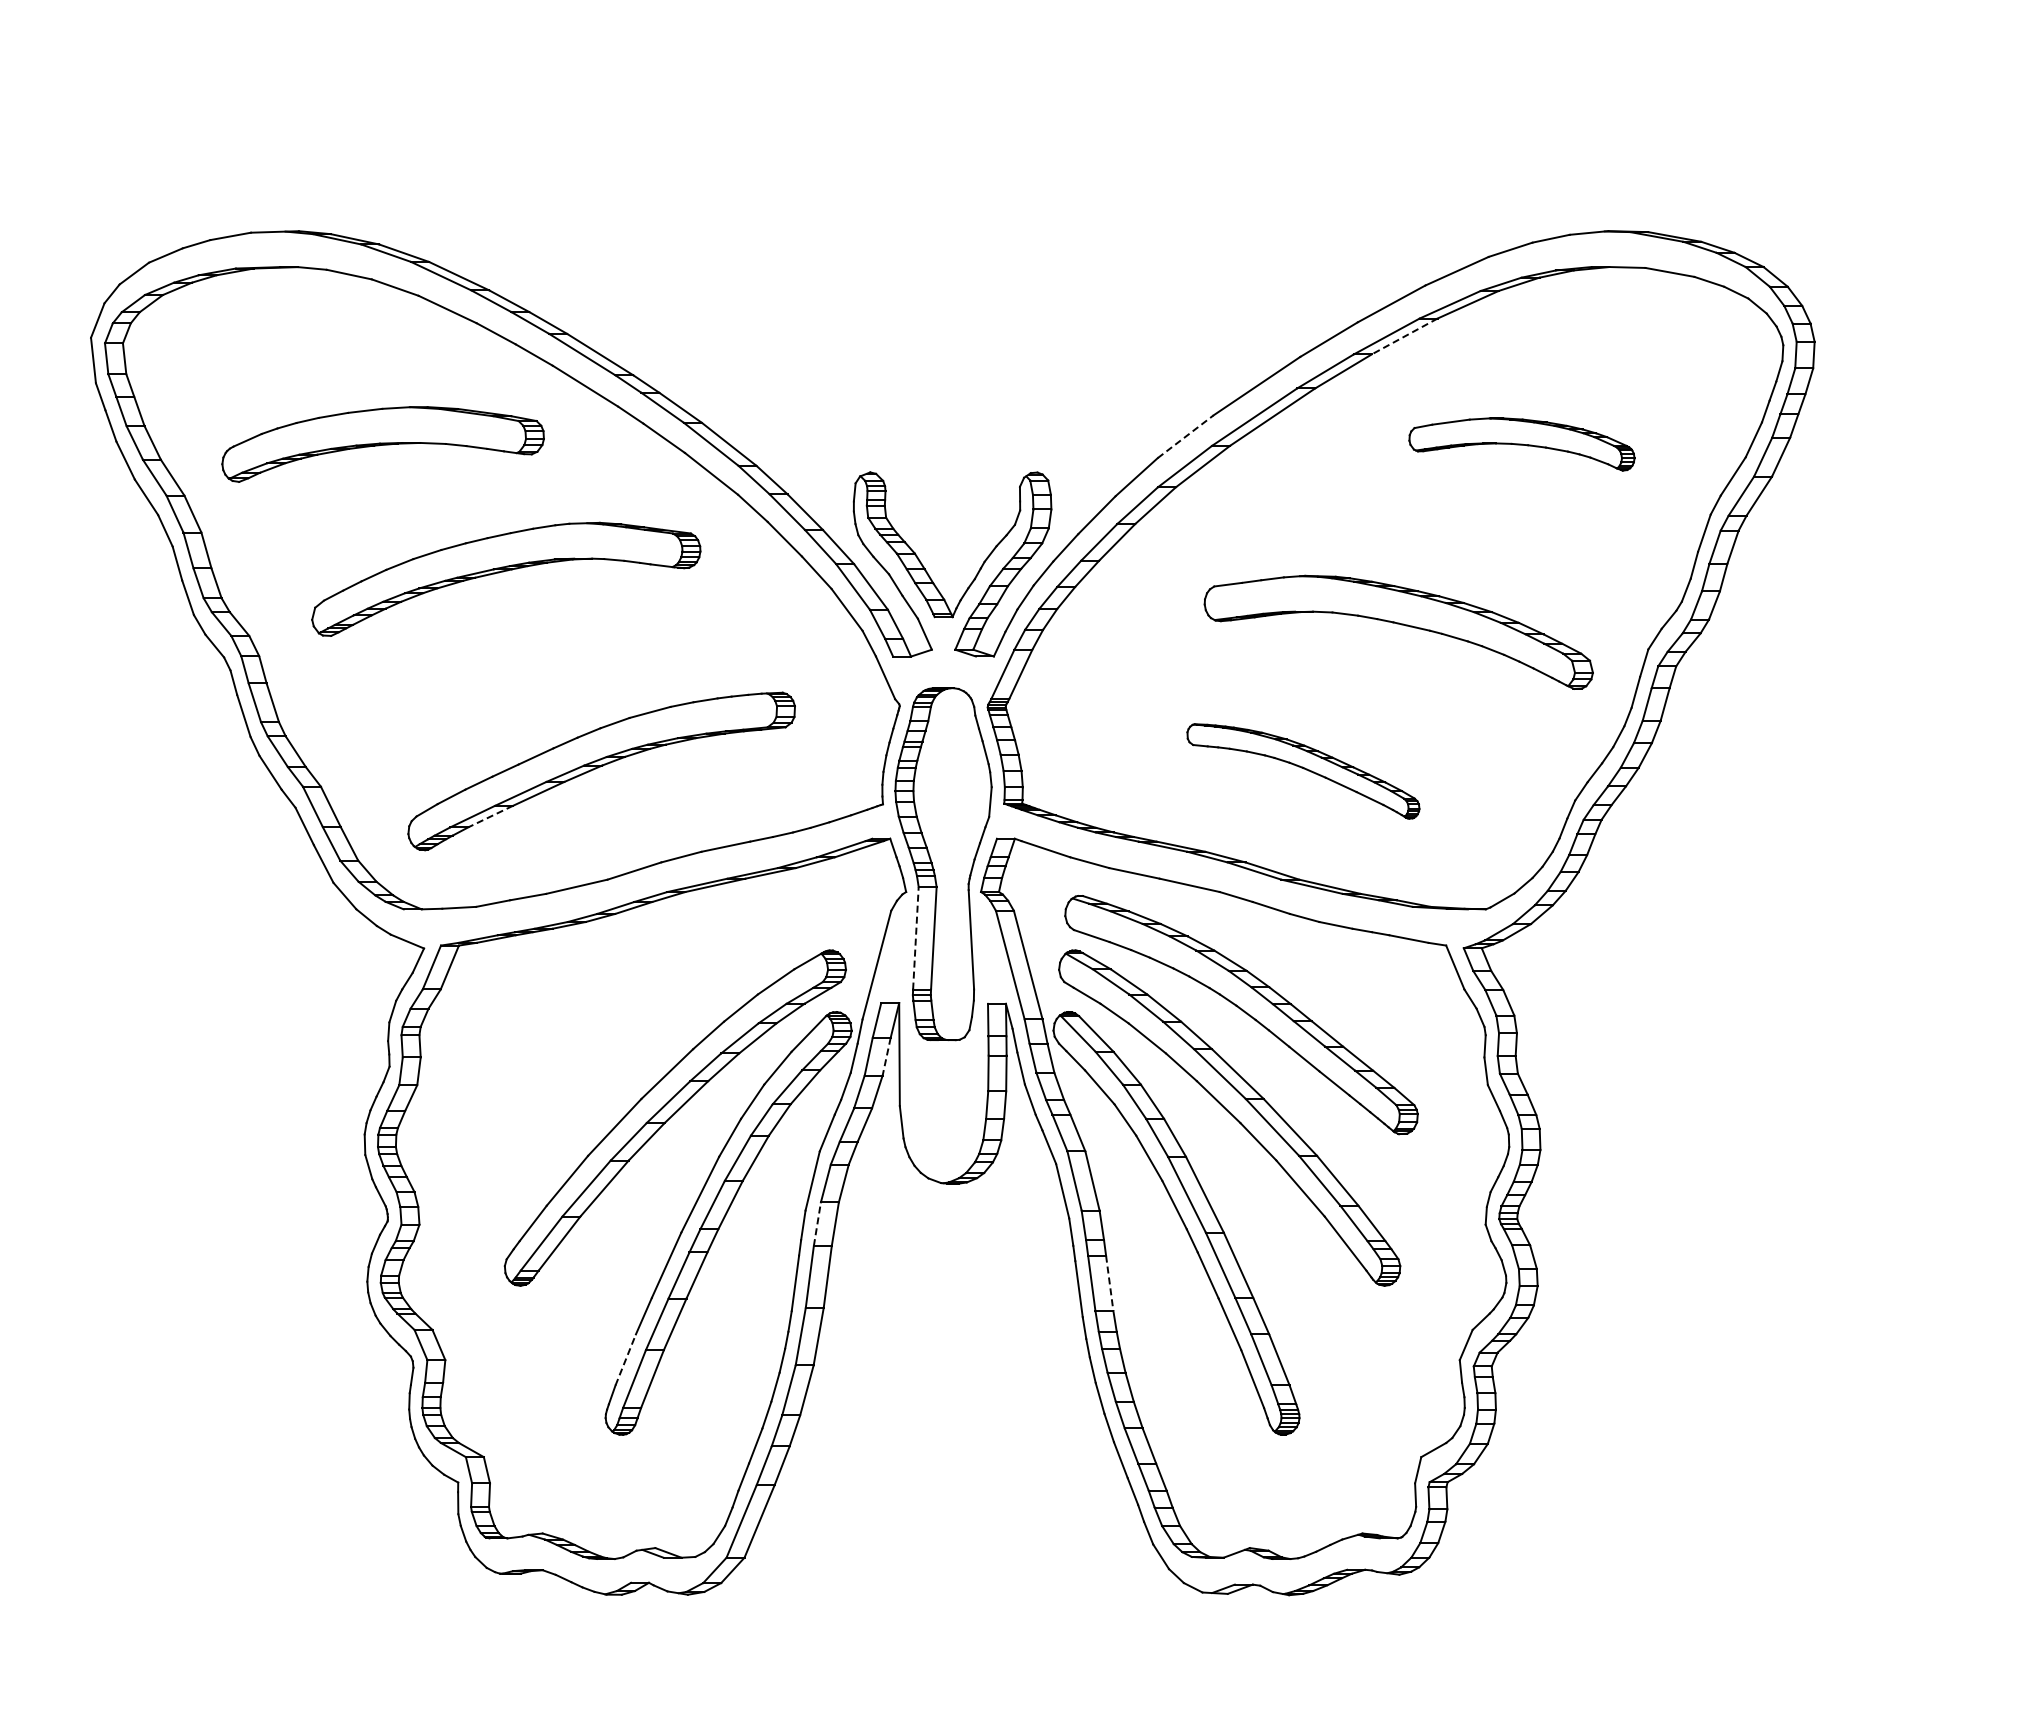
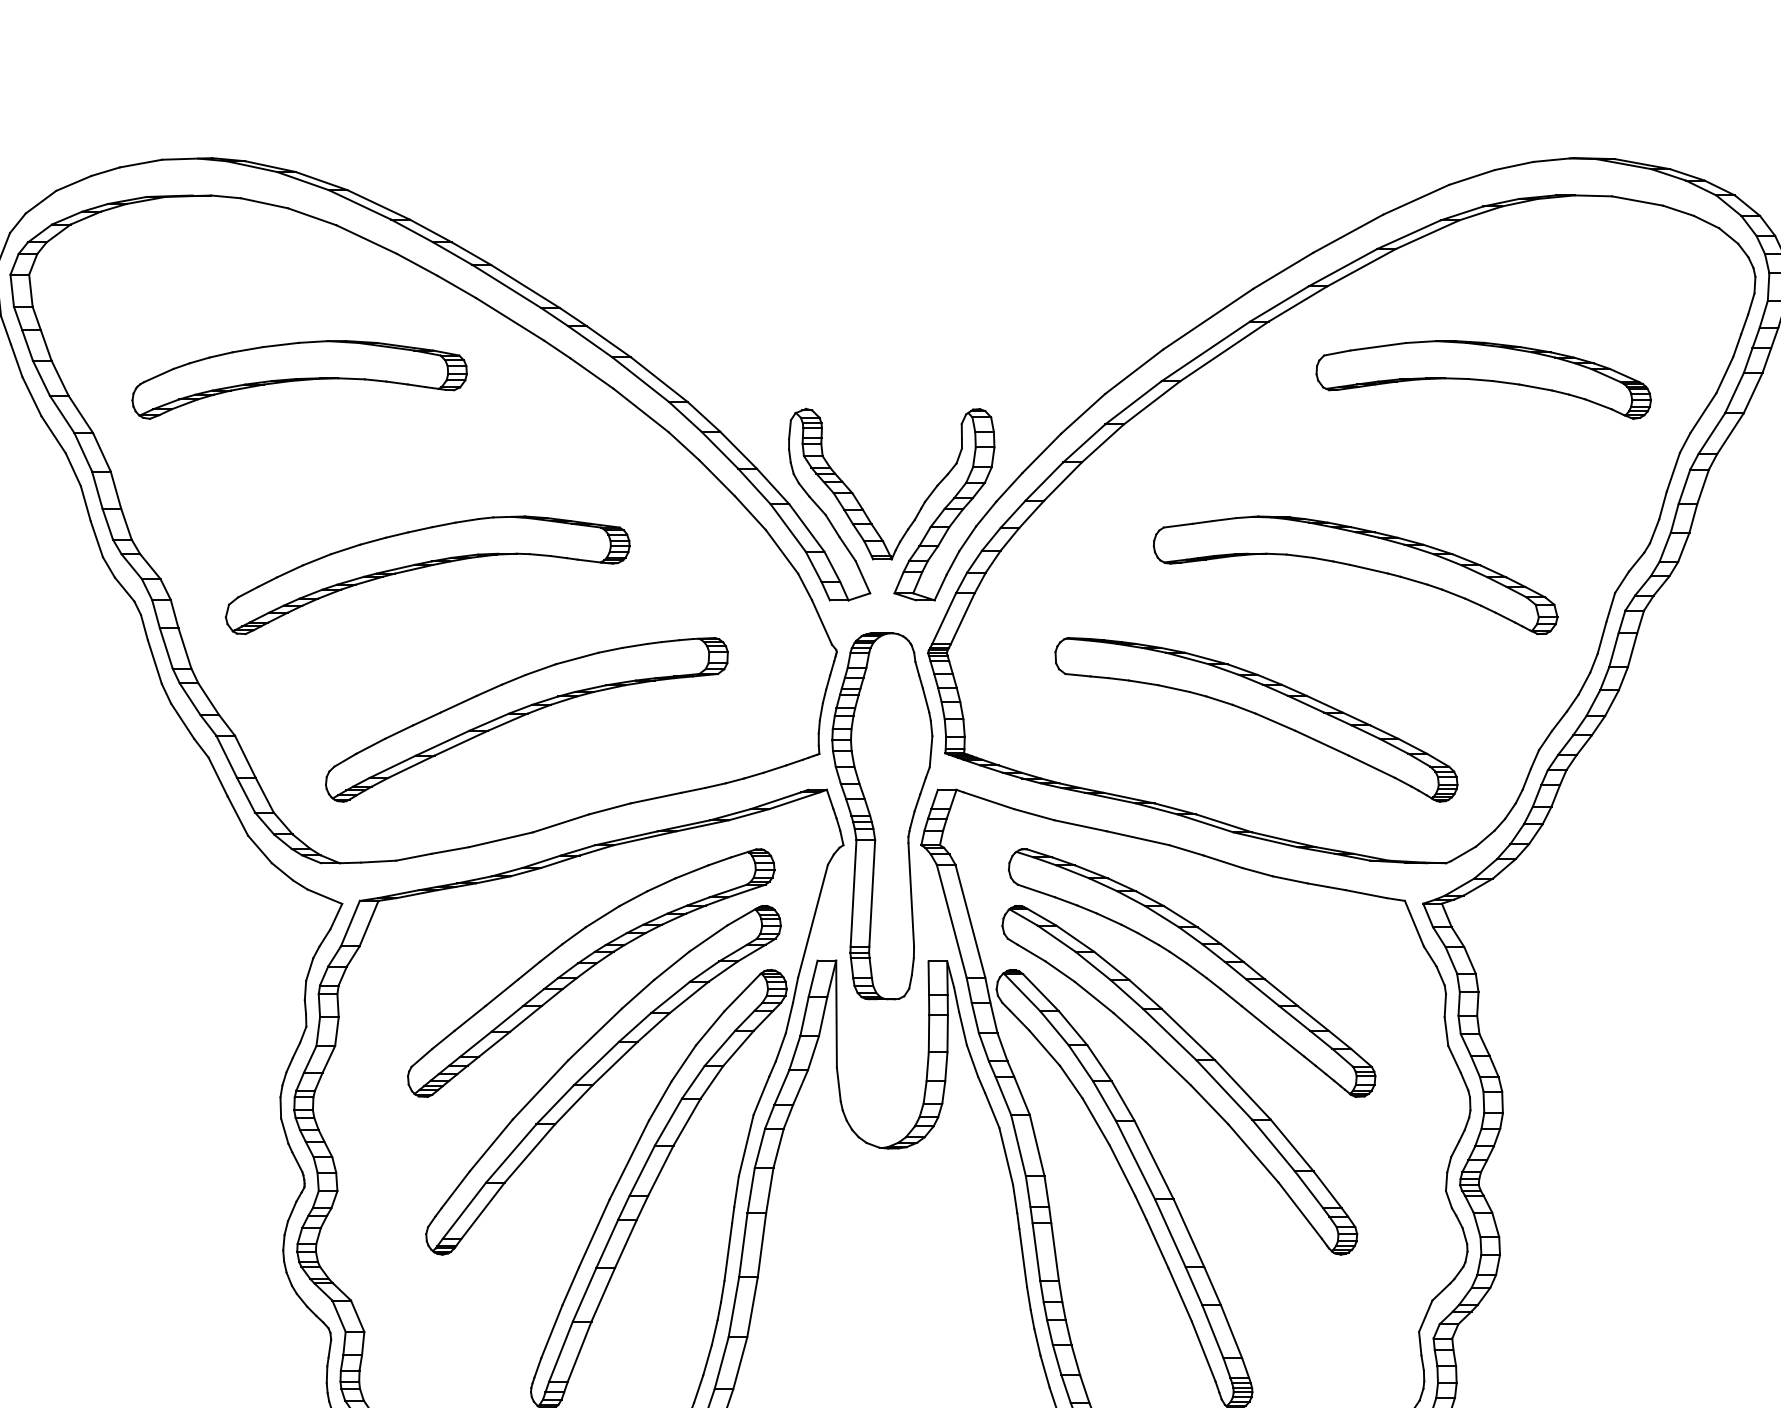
line: (1404, 336) -> (1361, 267), dashed -> solid
line: (1186, 436) -> (1134, 371), dashed -> solid
part: (1521, 444) -> (1483, 379), size x1.43
part: (503, 572) -> (424, 568), moved
part: (1303, 771) -> (1256, 719), size x1.67
line: (490, 816) -> (411, 766), dashed -> solid
line: (915, 937) -> (853, 892), dashed -> solid
part: (663, 1015) -> (591, 973), added
line: (886, 1057) -> (823, 1017), dashed -> solid
line: (817, 1223) -> (751, 1189), dashed -> solid
line: (1109, 1283) -> (1054, 1252), dashed -> solid
line: (625, 1359) -> (551, 1331), dashed -> solid

